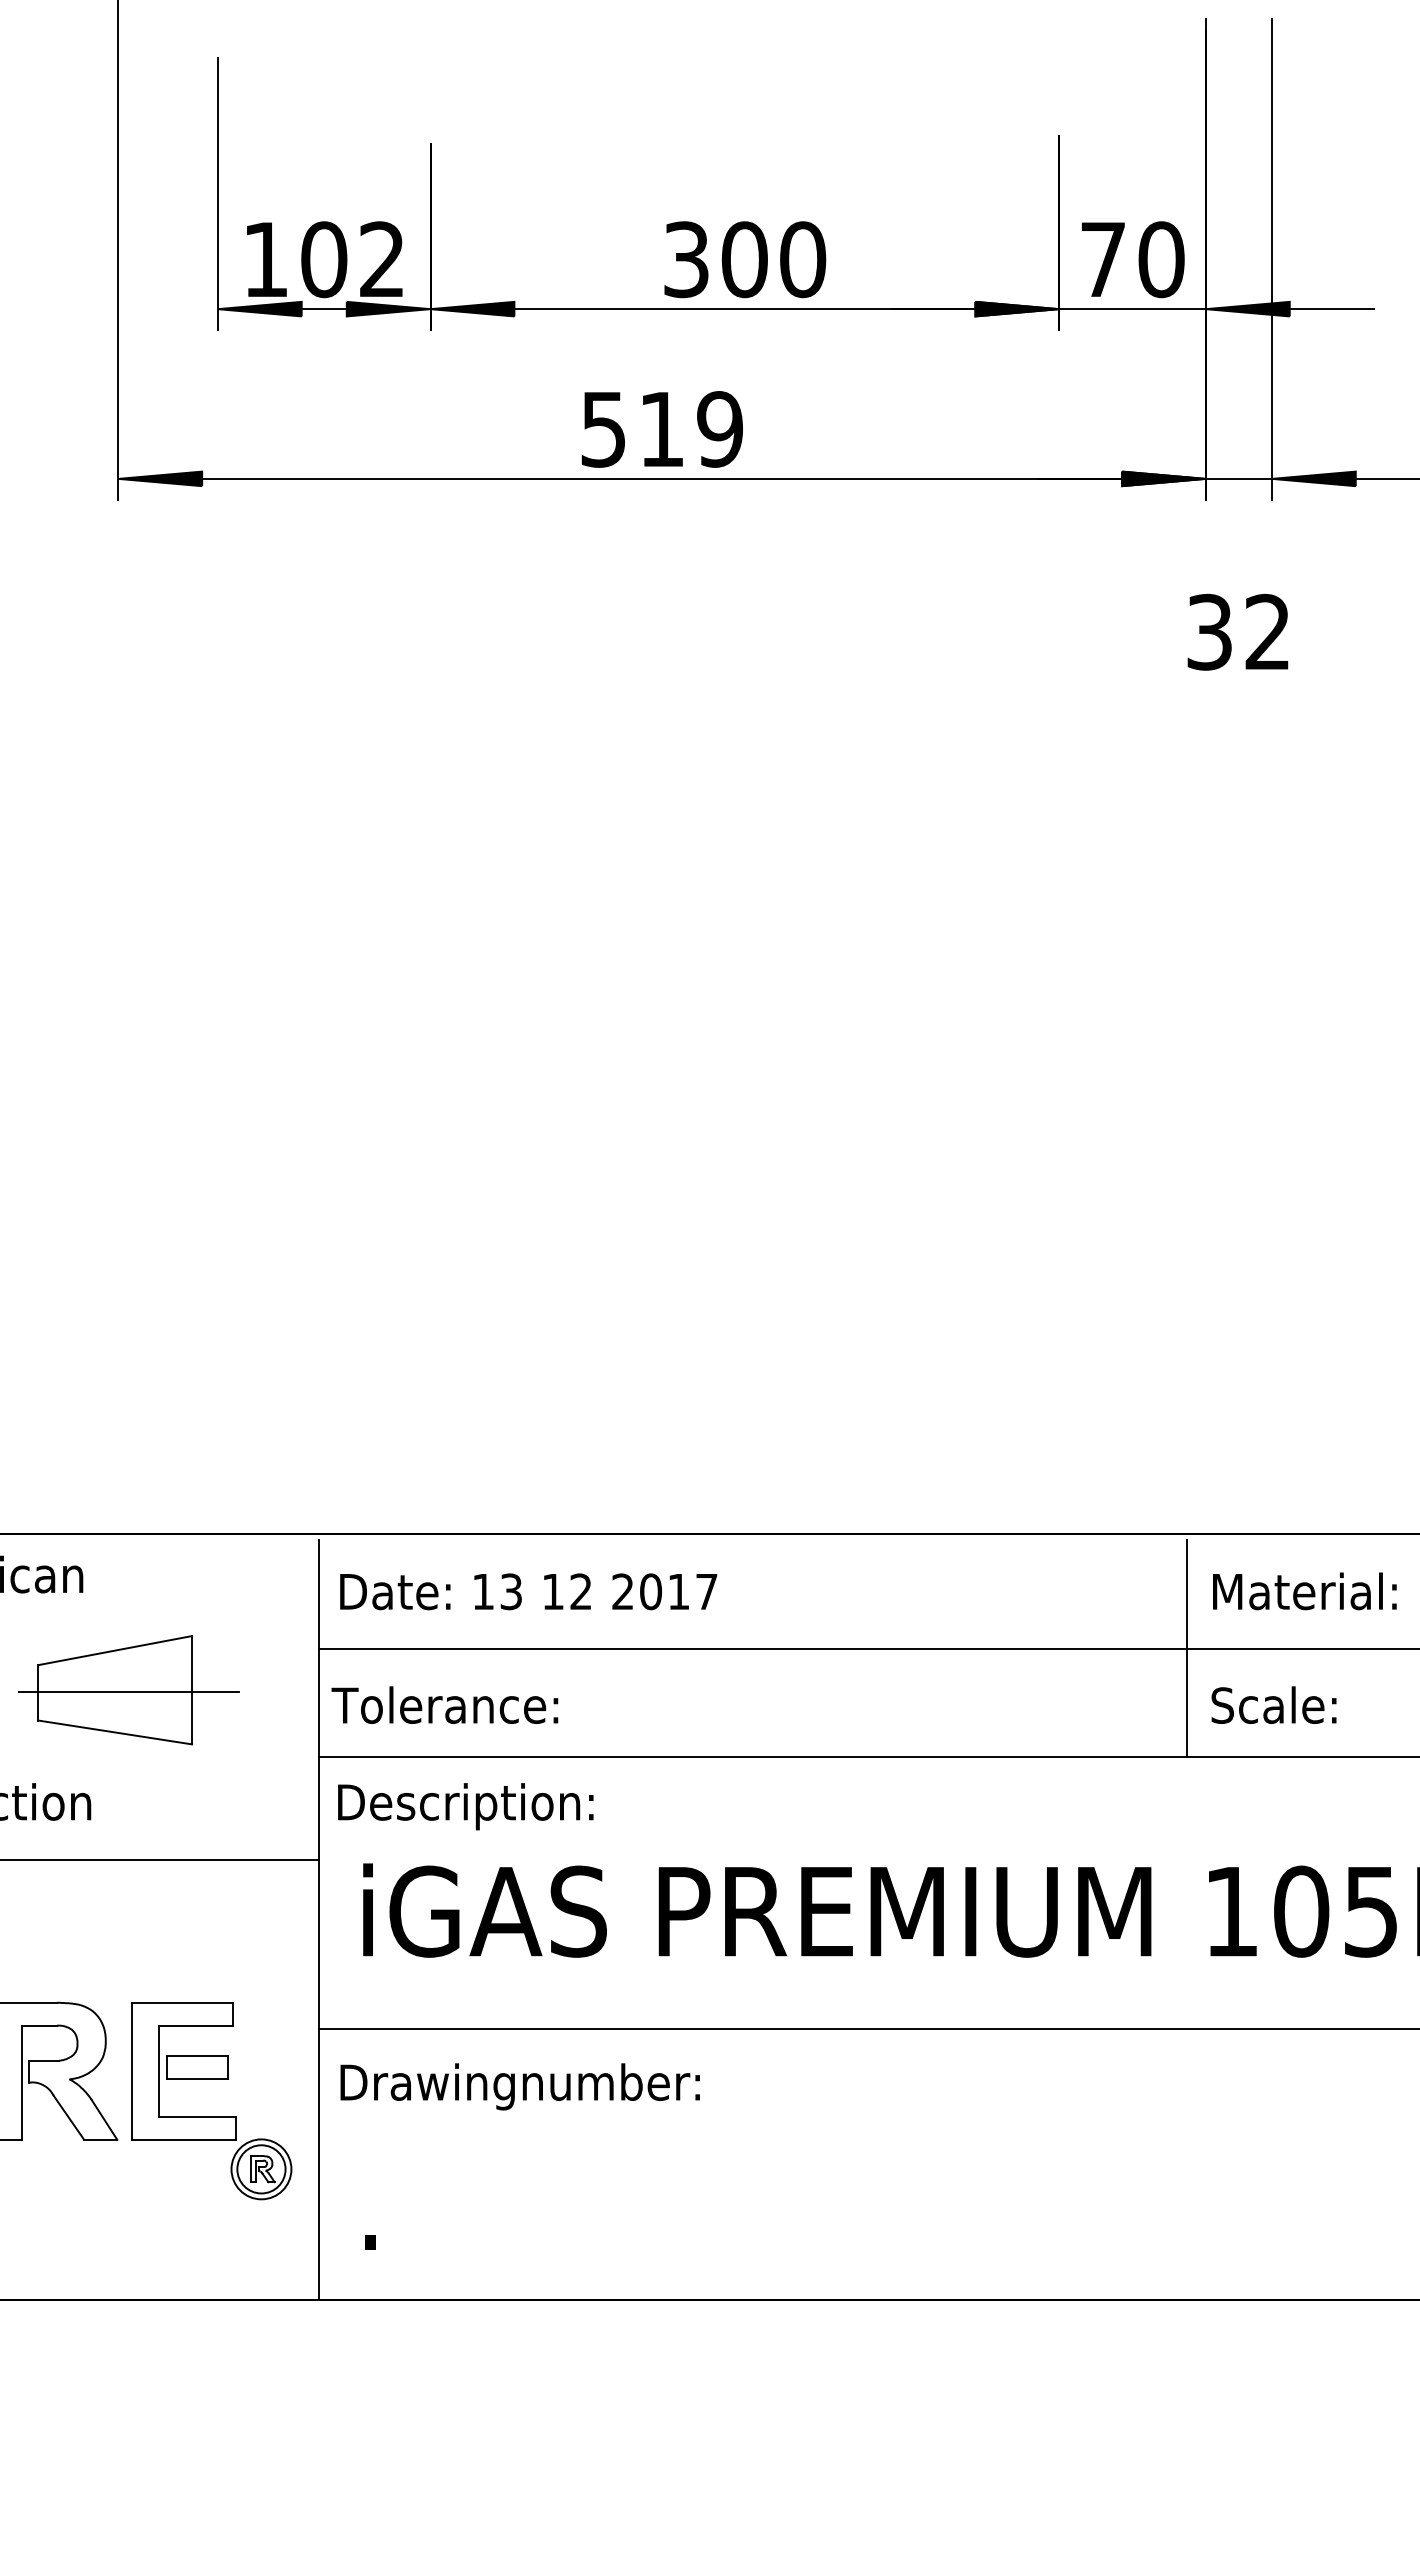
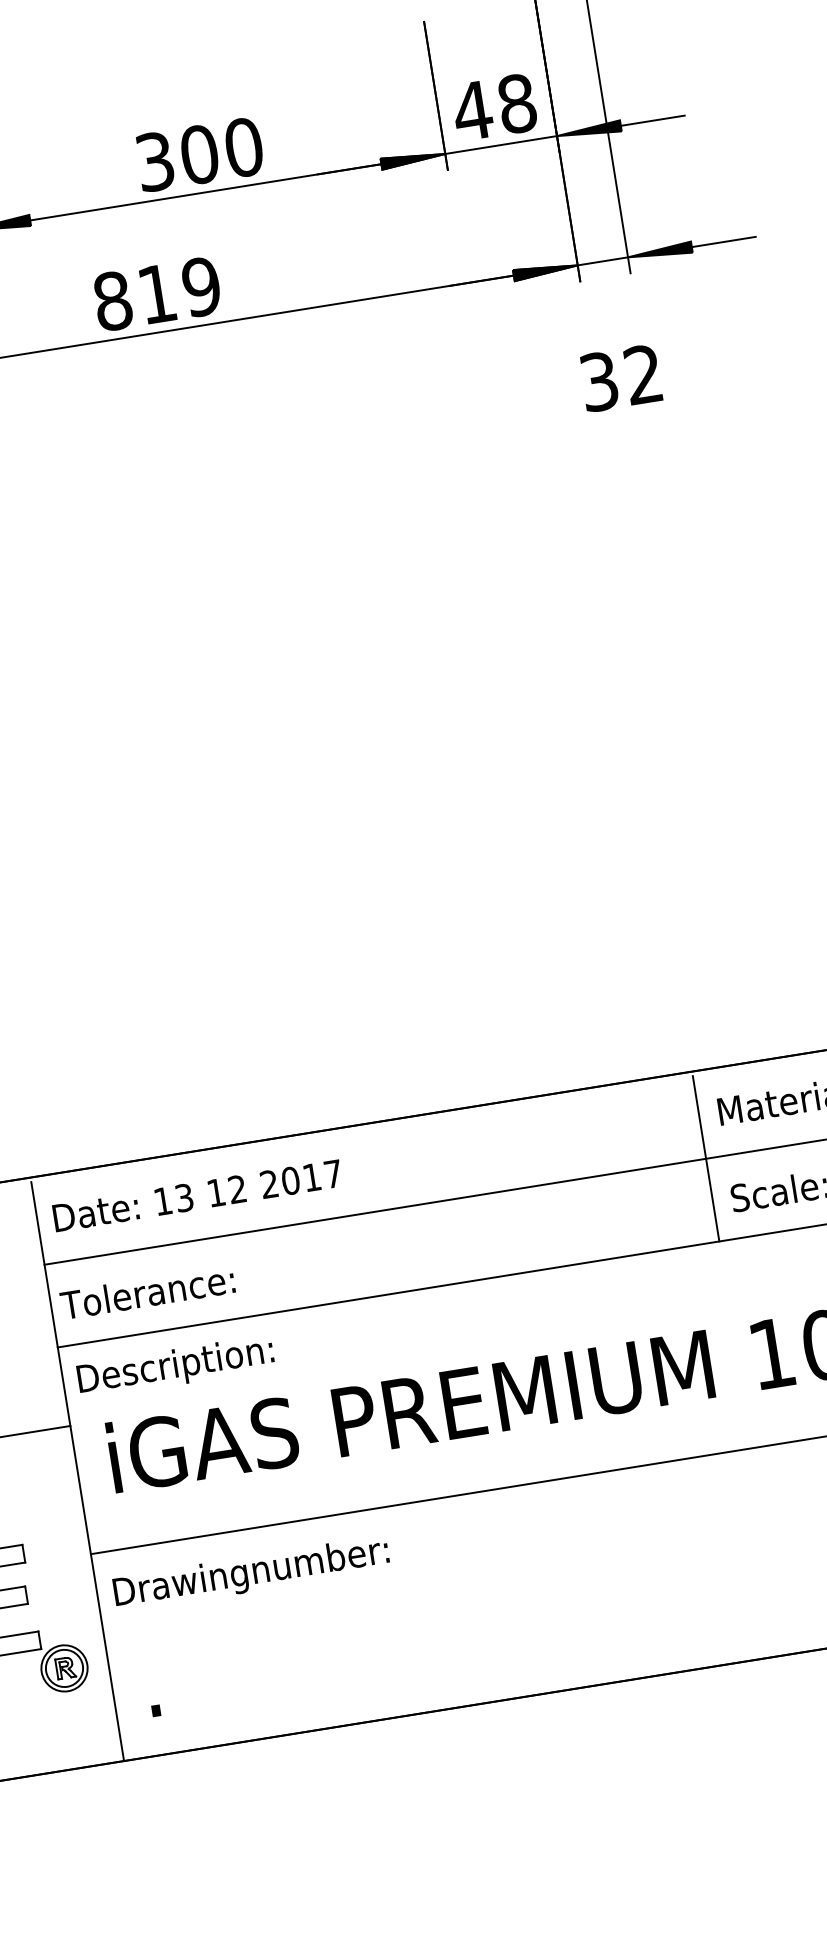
text: (1131, 259) -> (494, 107), 70 -> 48
text: (603, 429) -> (112, 301), 519 -> 819

